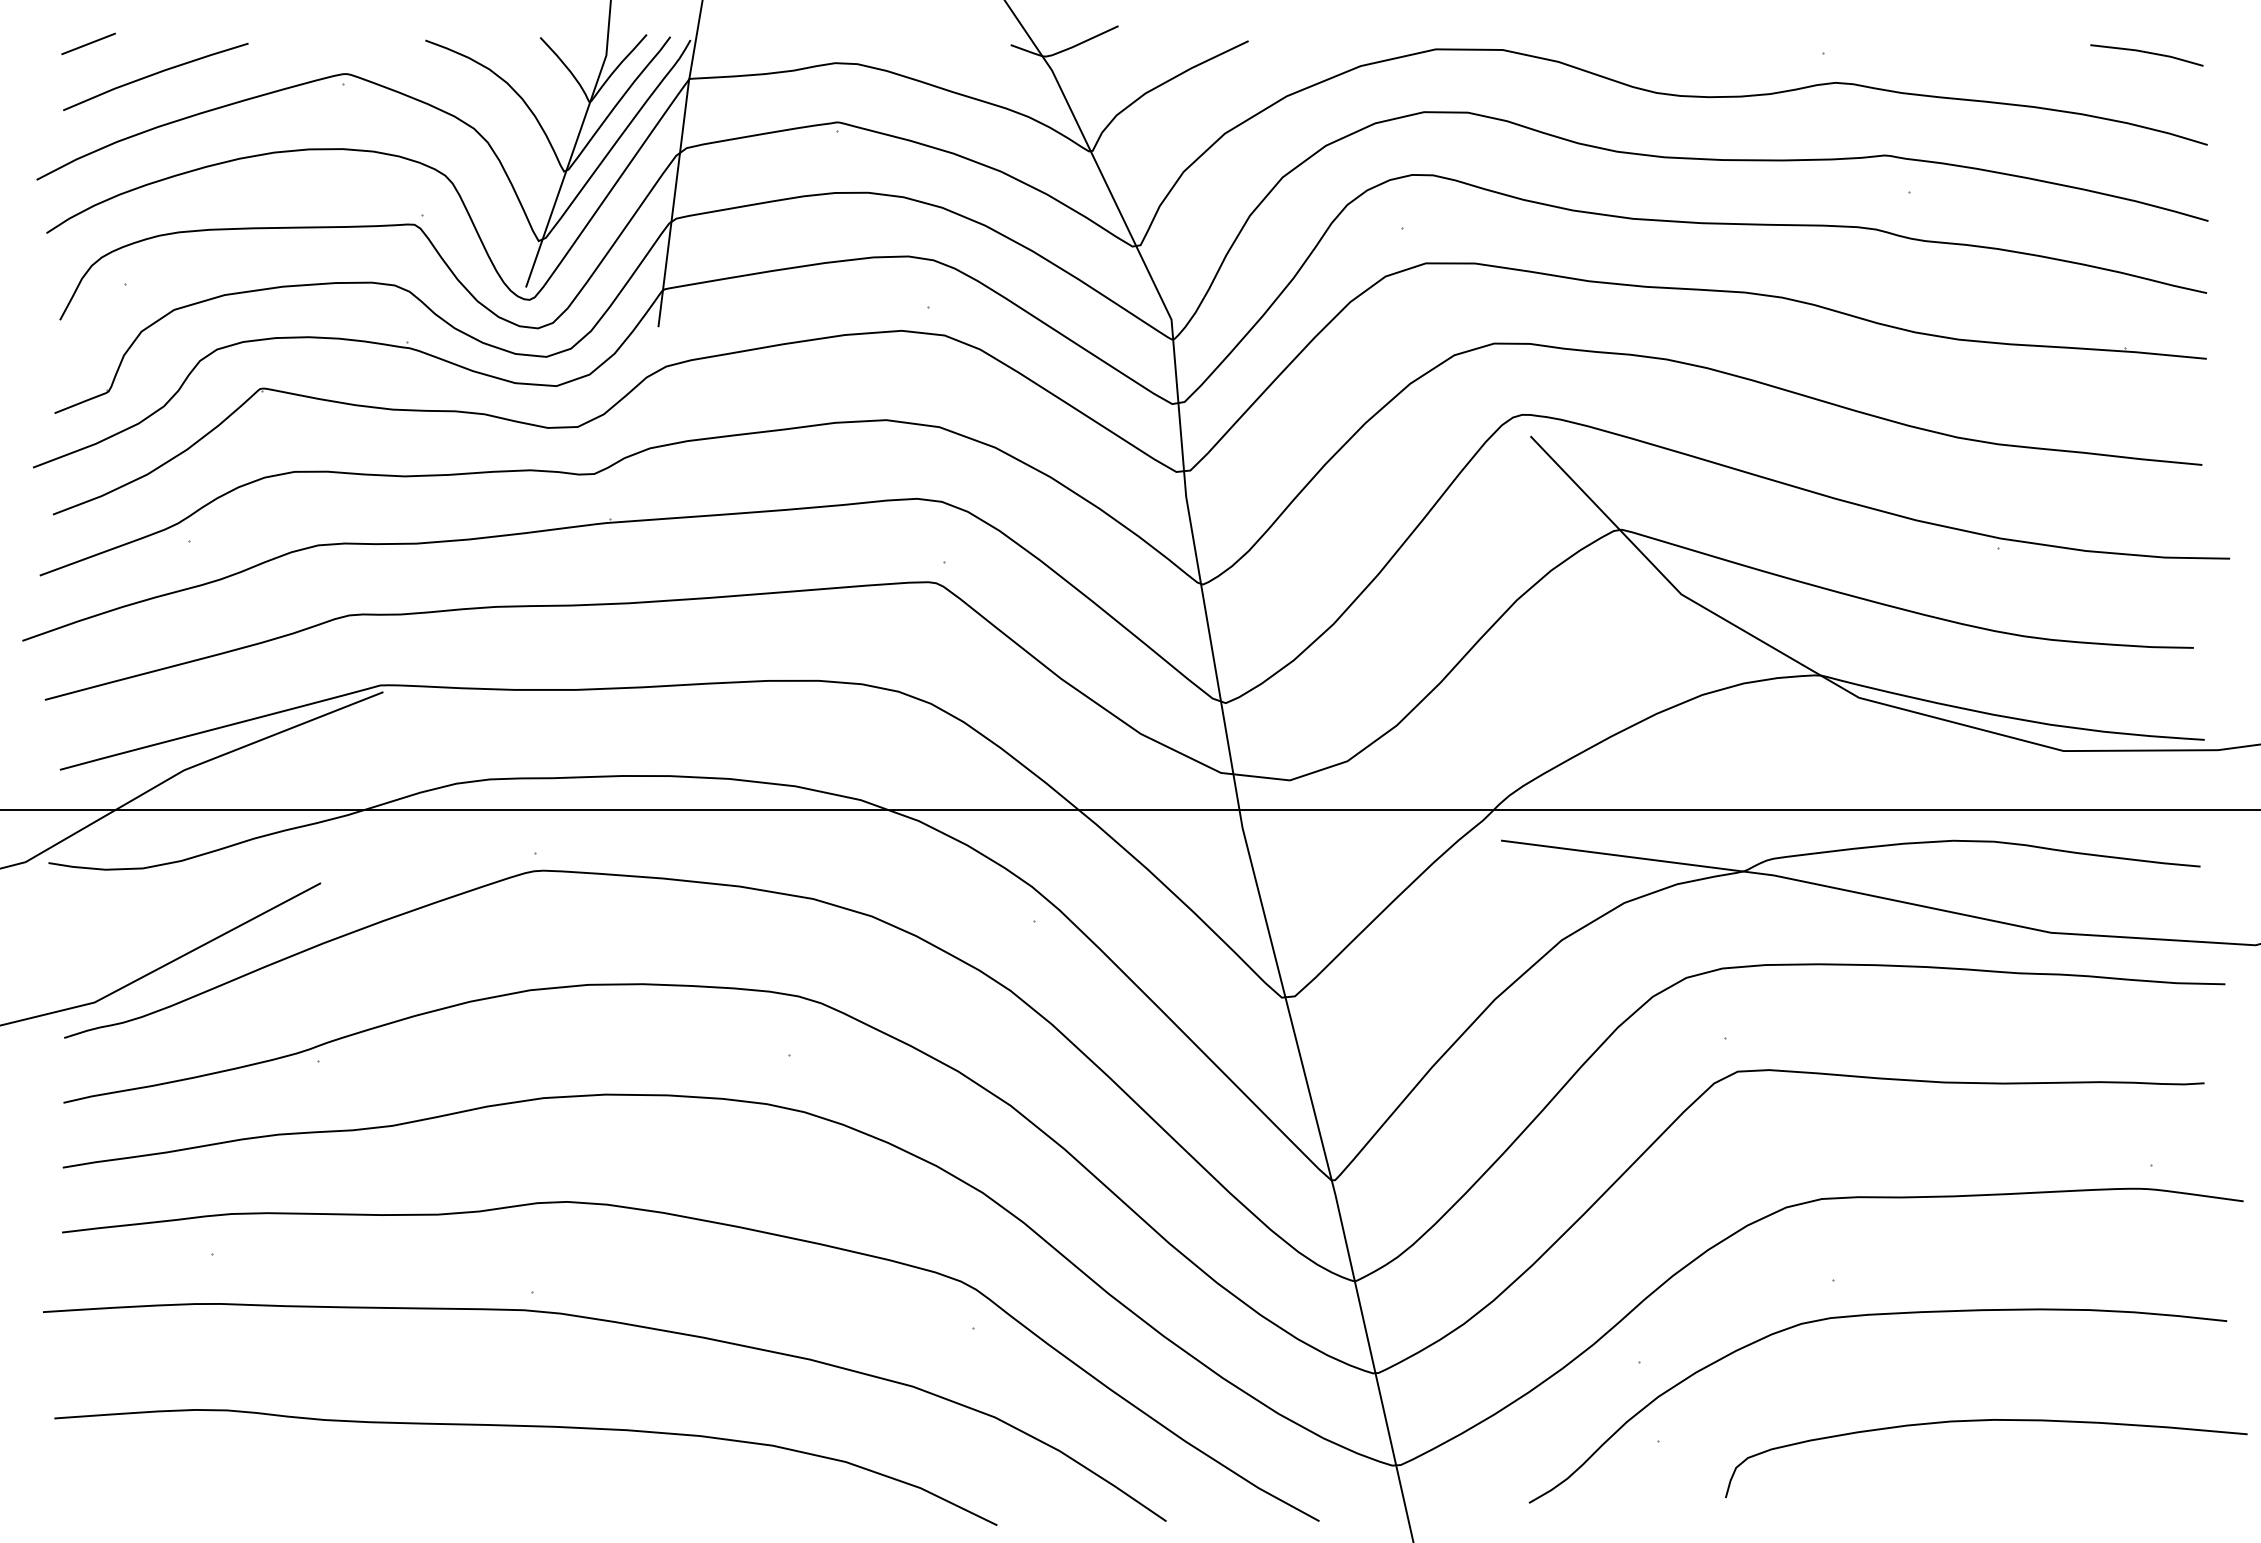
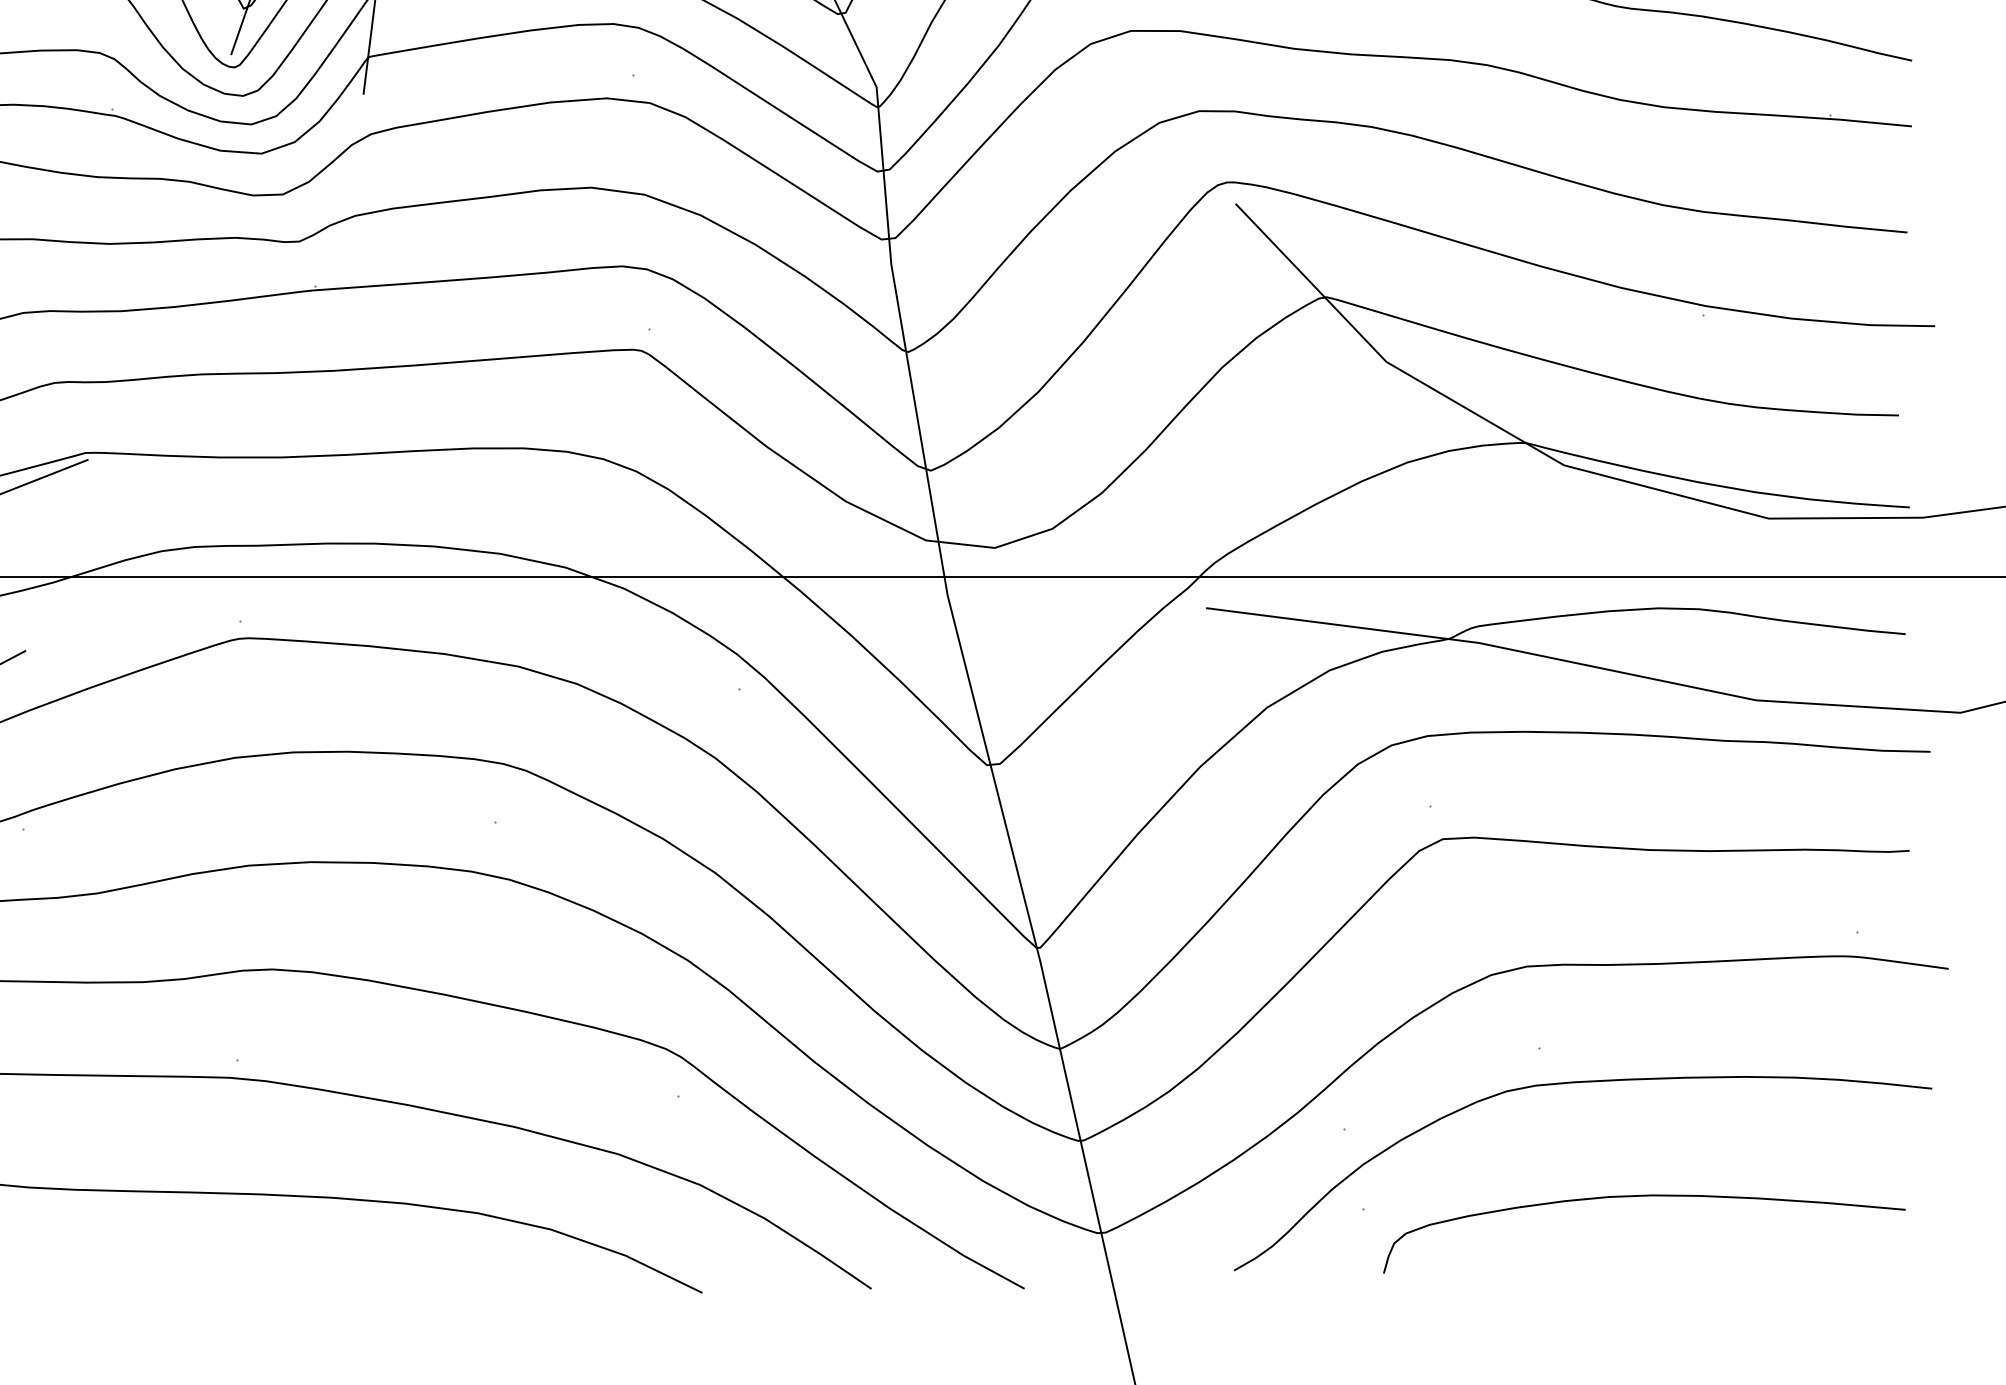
curve: (1985, 1421) -> (1643, 1197), moved

